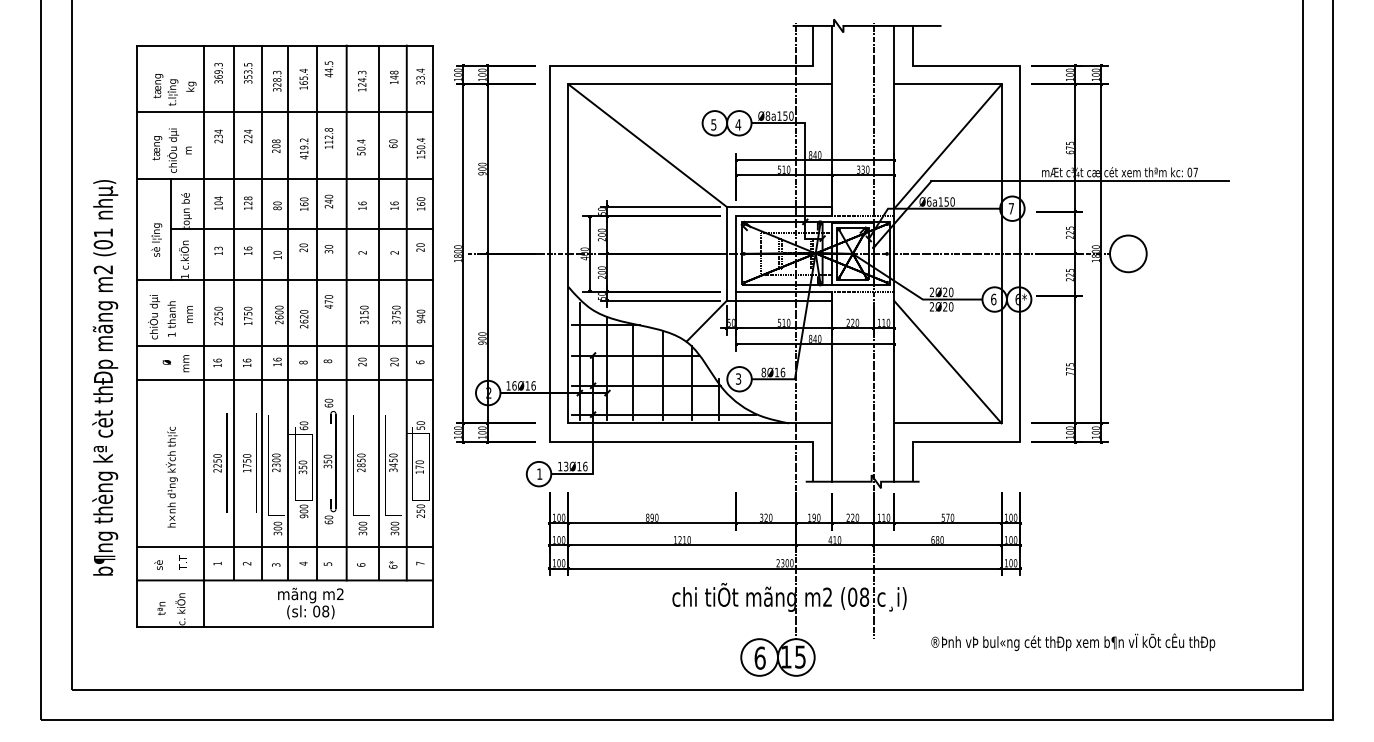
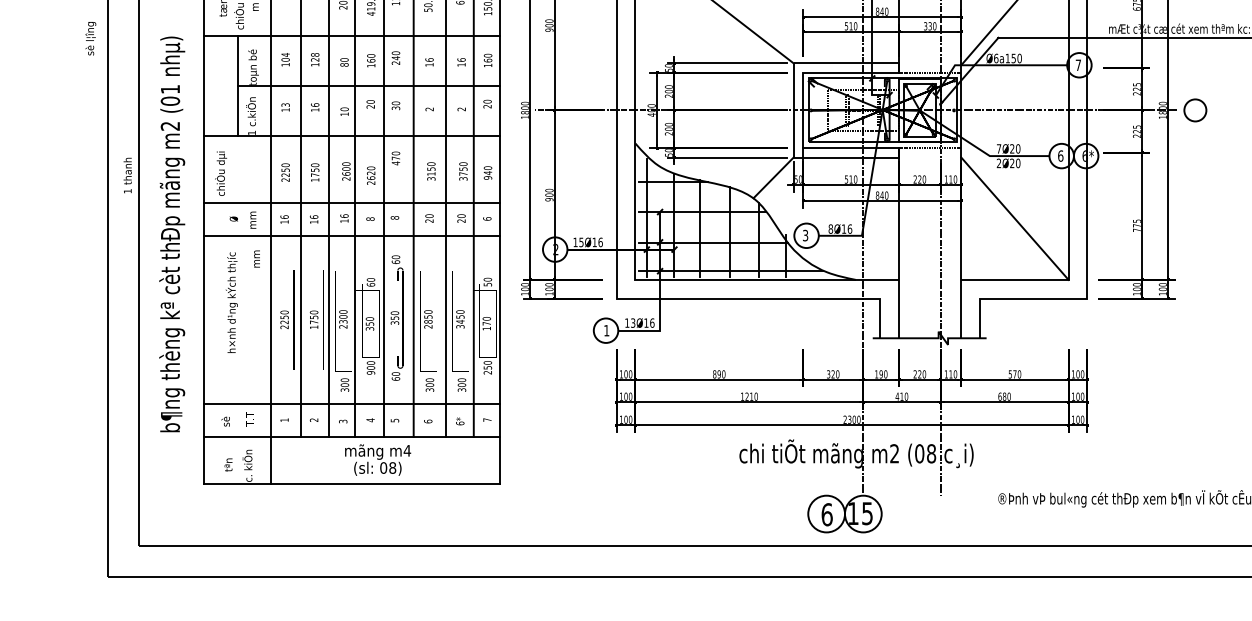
text: (156, 239) -> (90, 38), moved
circle: (1128, 253) -> (1195, 110), size x0.6
text: (931, 291) -> (998, 148), 2Ø20 -> 7Ø20
text: (189, 314) -> (256, 259), moved
text: (171, 318) -> (127, 175), moved
text: (514, 385) -> (581, 242), 16Ø16 -> 15Ø16
text: (171, 476) -> (231, 302), moved
text: (340, 593) -> (407, 450), m2 -> m4

